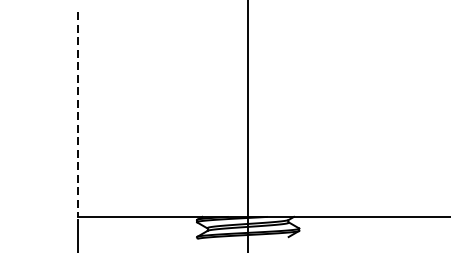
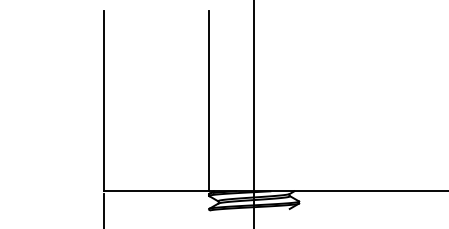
line: (78, 114) -> (104, 101), dashed -> solid
line: (197, 114) -> (209, 101), added

